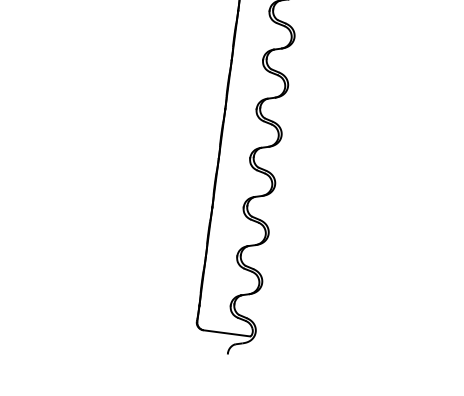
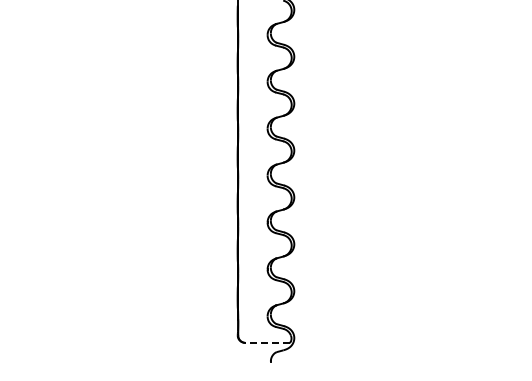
line: (226, 332) -> (266, 342), solid -> dashed

